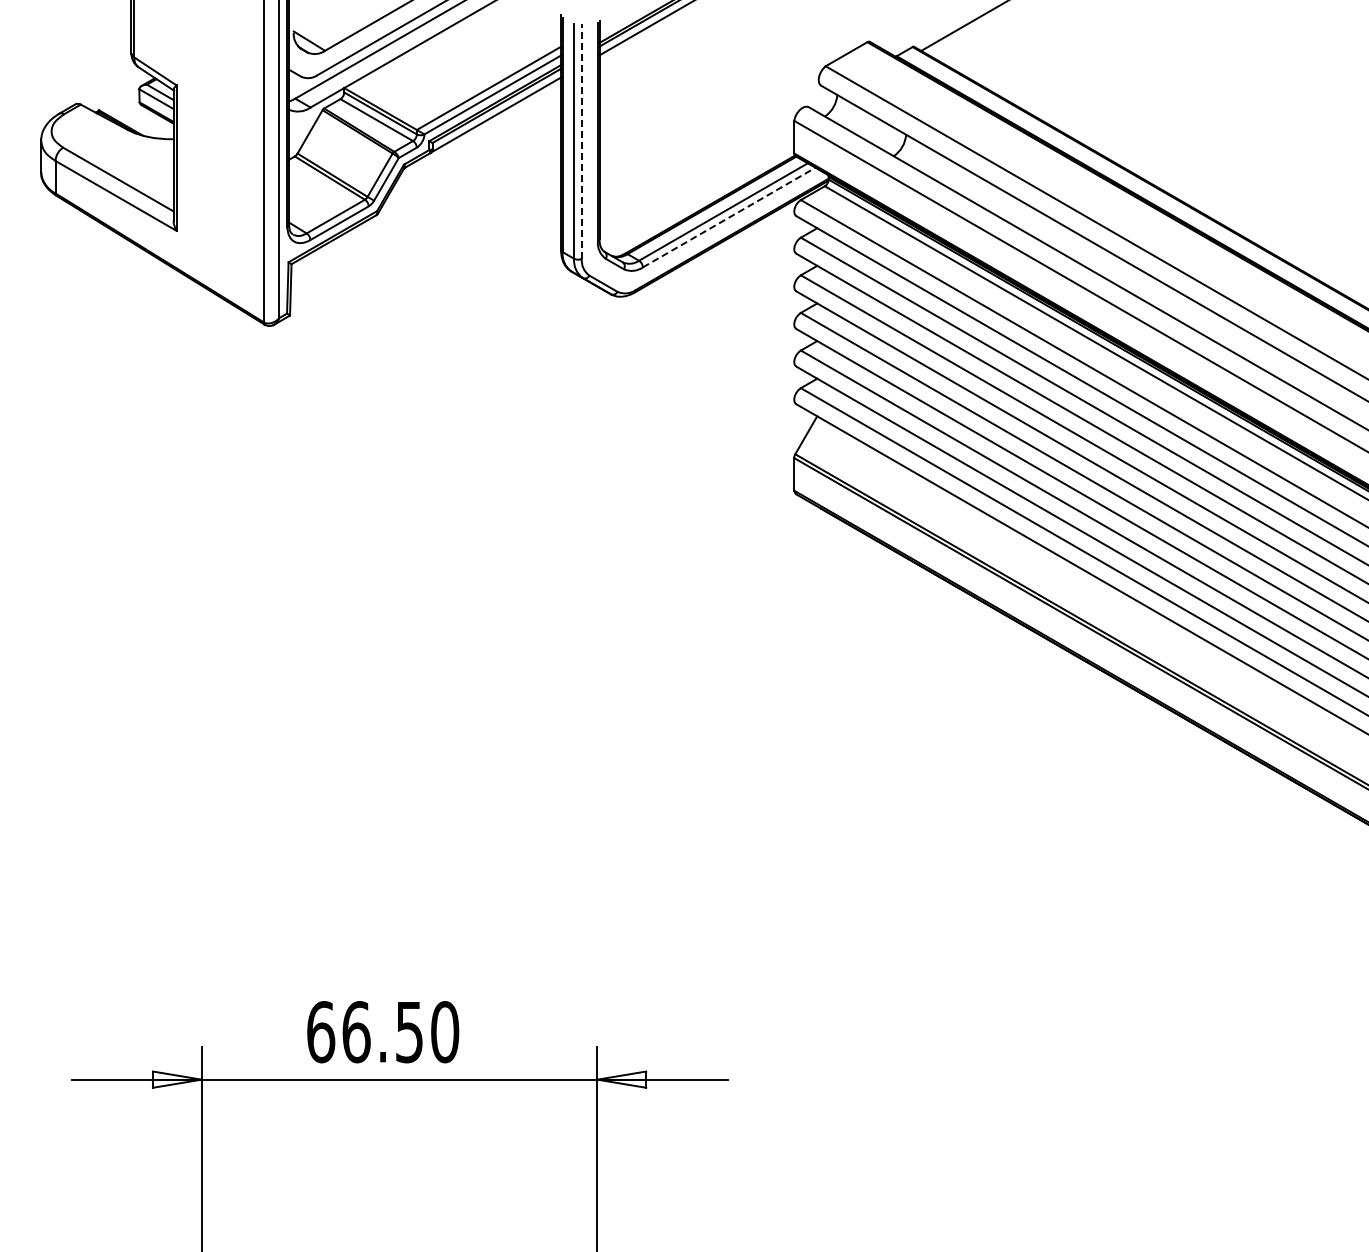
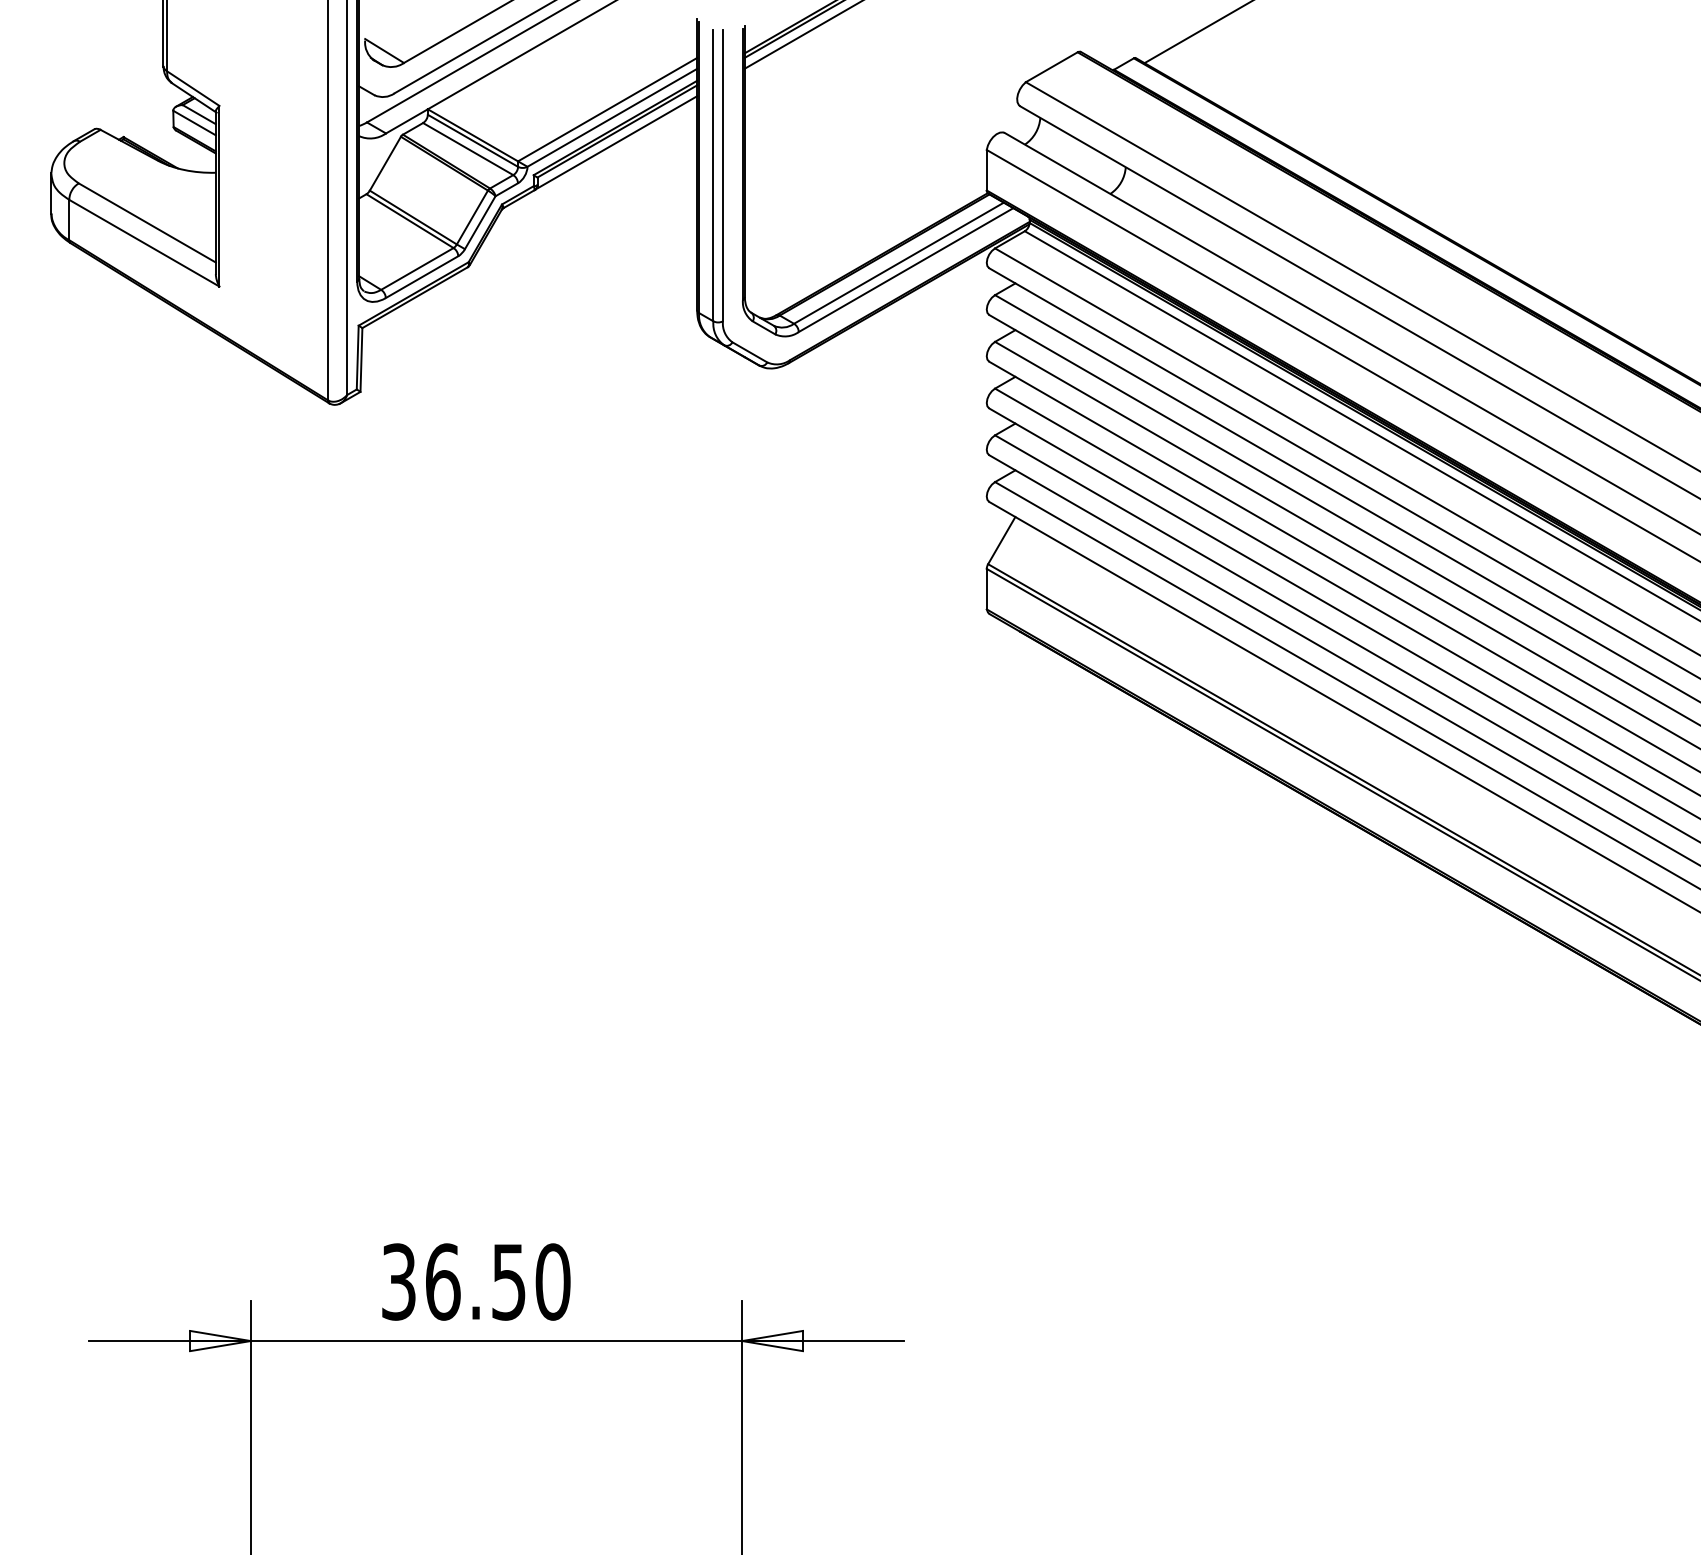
line: (581, 141) -> (722, 175), dashed -> solid
line: (729, 217) -> (906, 270), dashed -> solid
text: (321, 1032) -> (399, 1282), 66.50 -> 36.50

